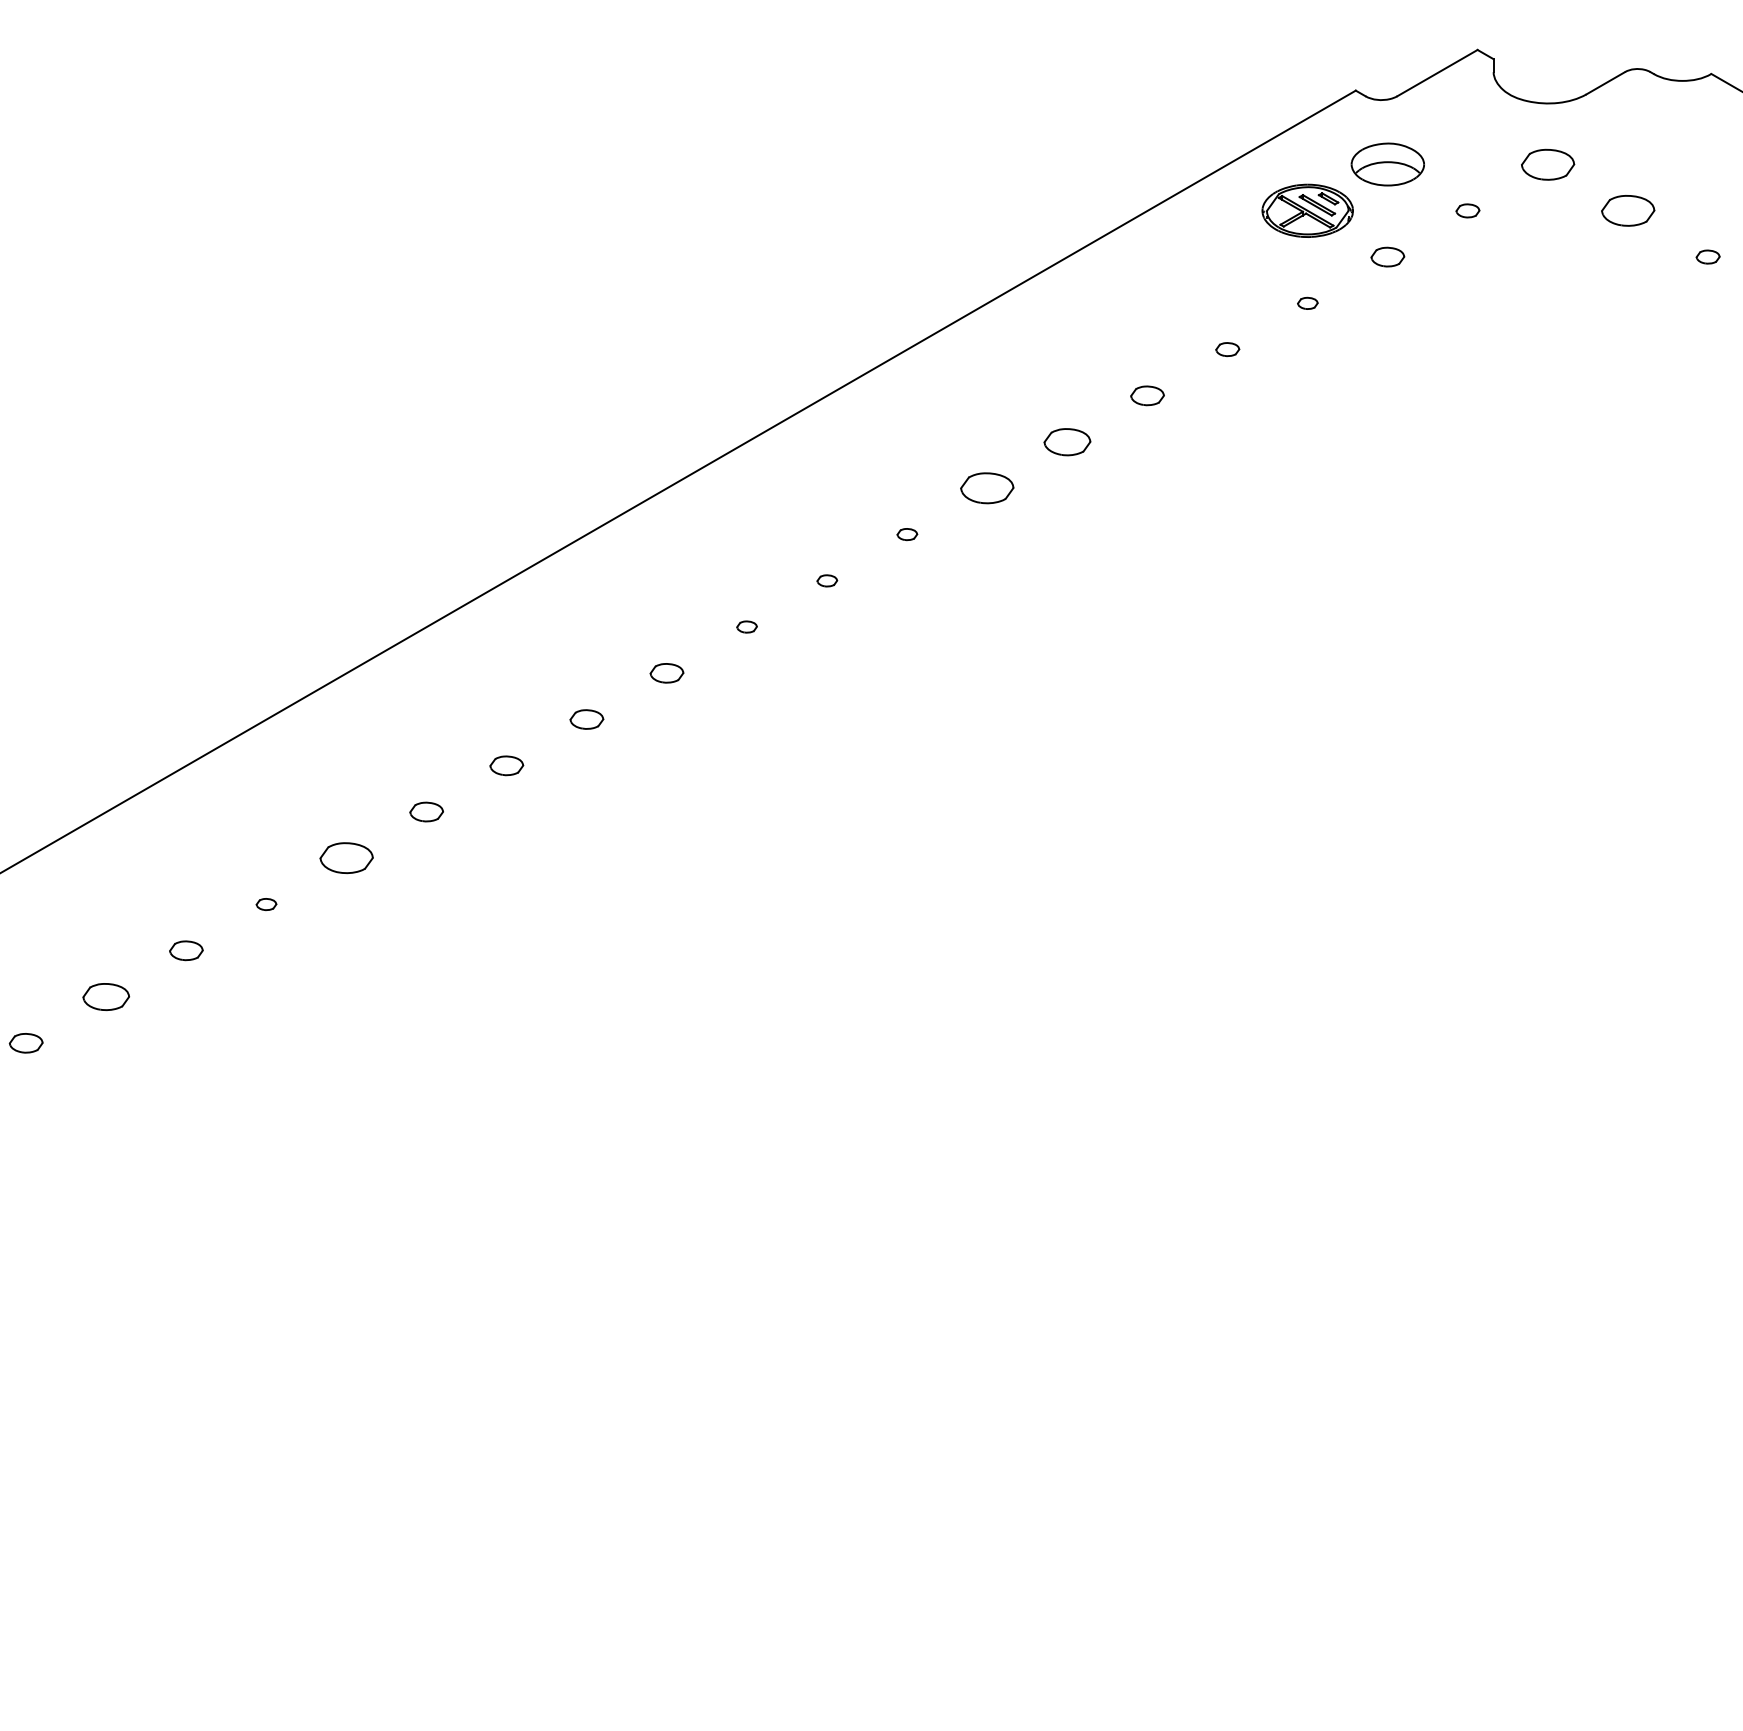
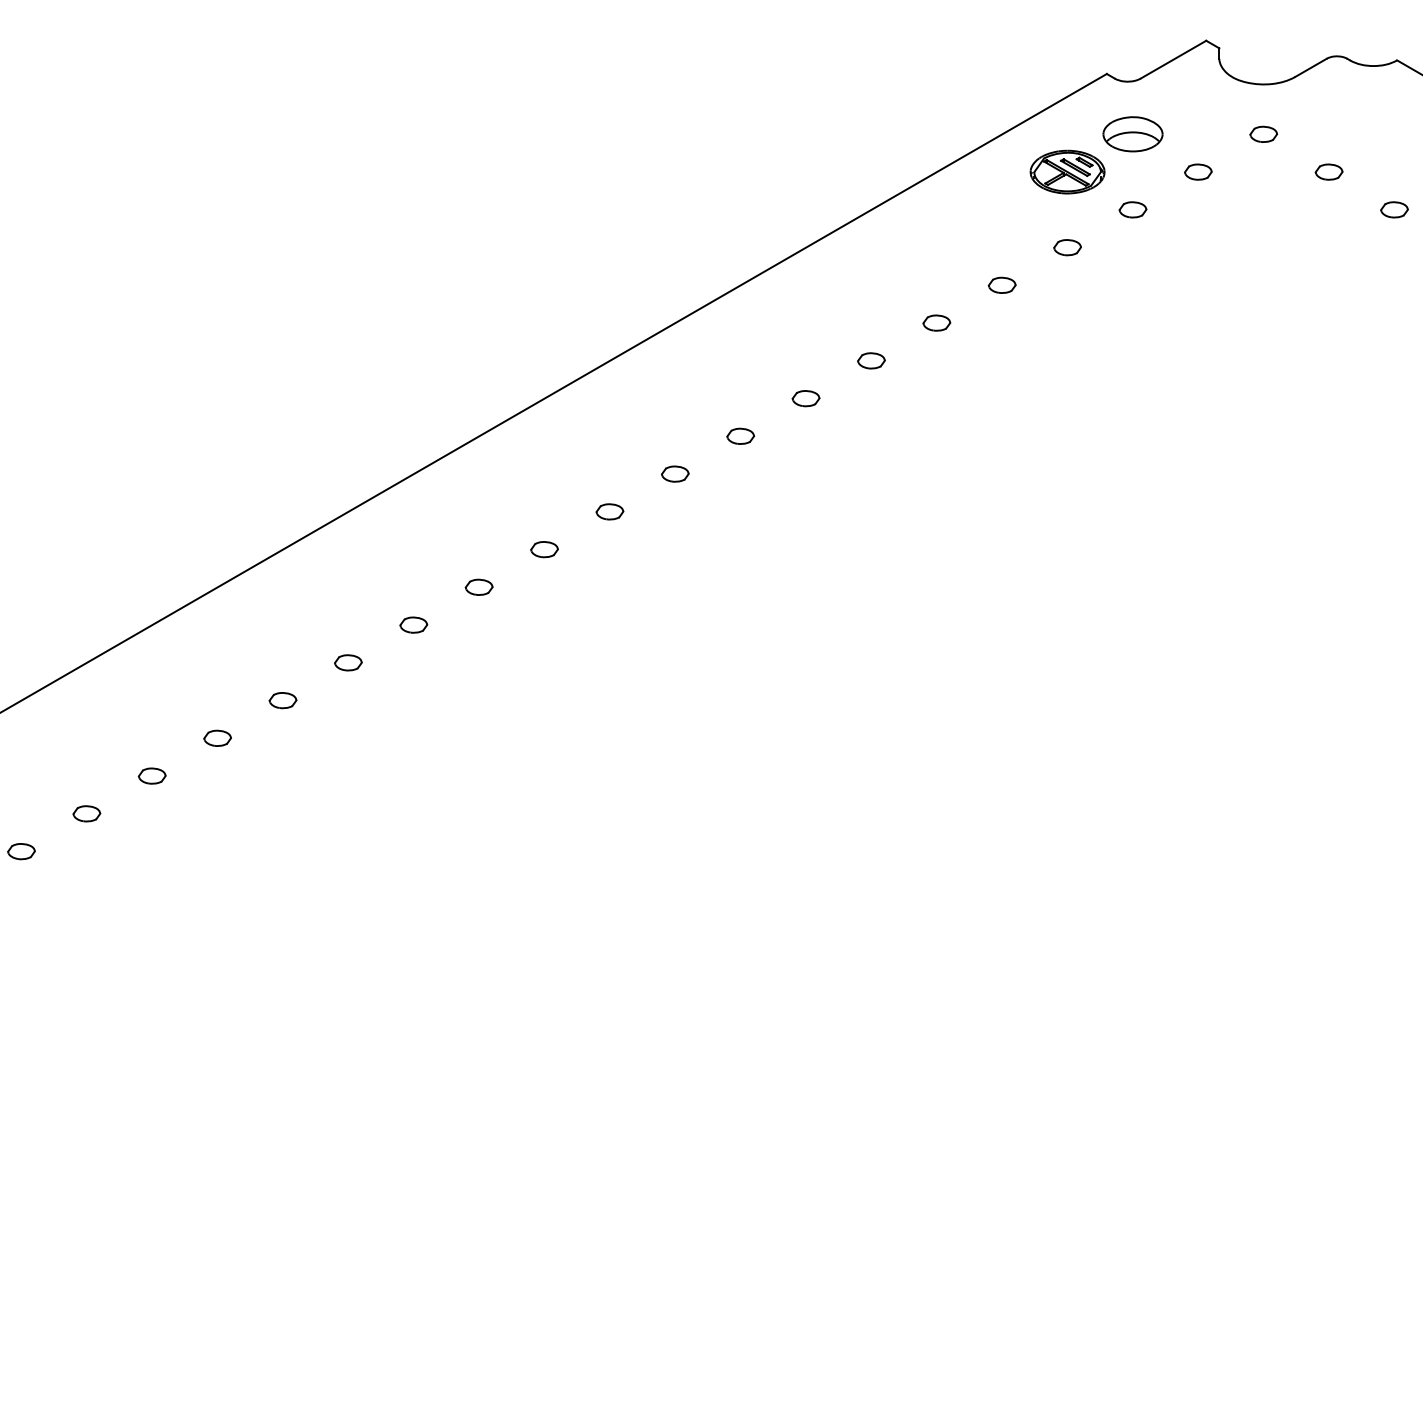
part: (1547, 164) -> (1263, 134), size x0.62
part: (1467, 210) -> (1198, 171), size x1.43
part: (1627, 210) -> (1328, 171), size x0.62
part: (1707, 256) -> (1393, 209), size x1.43
part: (1307, 303) -> (1067, 247), size x1.67
part: (1227, 349) -> (1002, 285), size x1.43
part: (1067, 441) -> (871, 360), size x0.71
part: (987, 488) -> (806, 398), size x0.62
part: (907, 534) -> (740, 436), size x1.67
part: (827, 580) -> (675, 473), size x1.67
part: (746, 626) -> (609, 511), size x1.67
part: (346, 858) -> (282, 700), size x0.62
part: (266, 904) -> (217, 738), size x1.67
part: (106, 996) -> (87, 813), size x0.71

